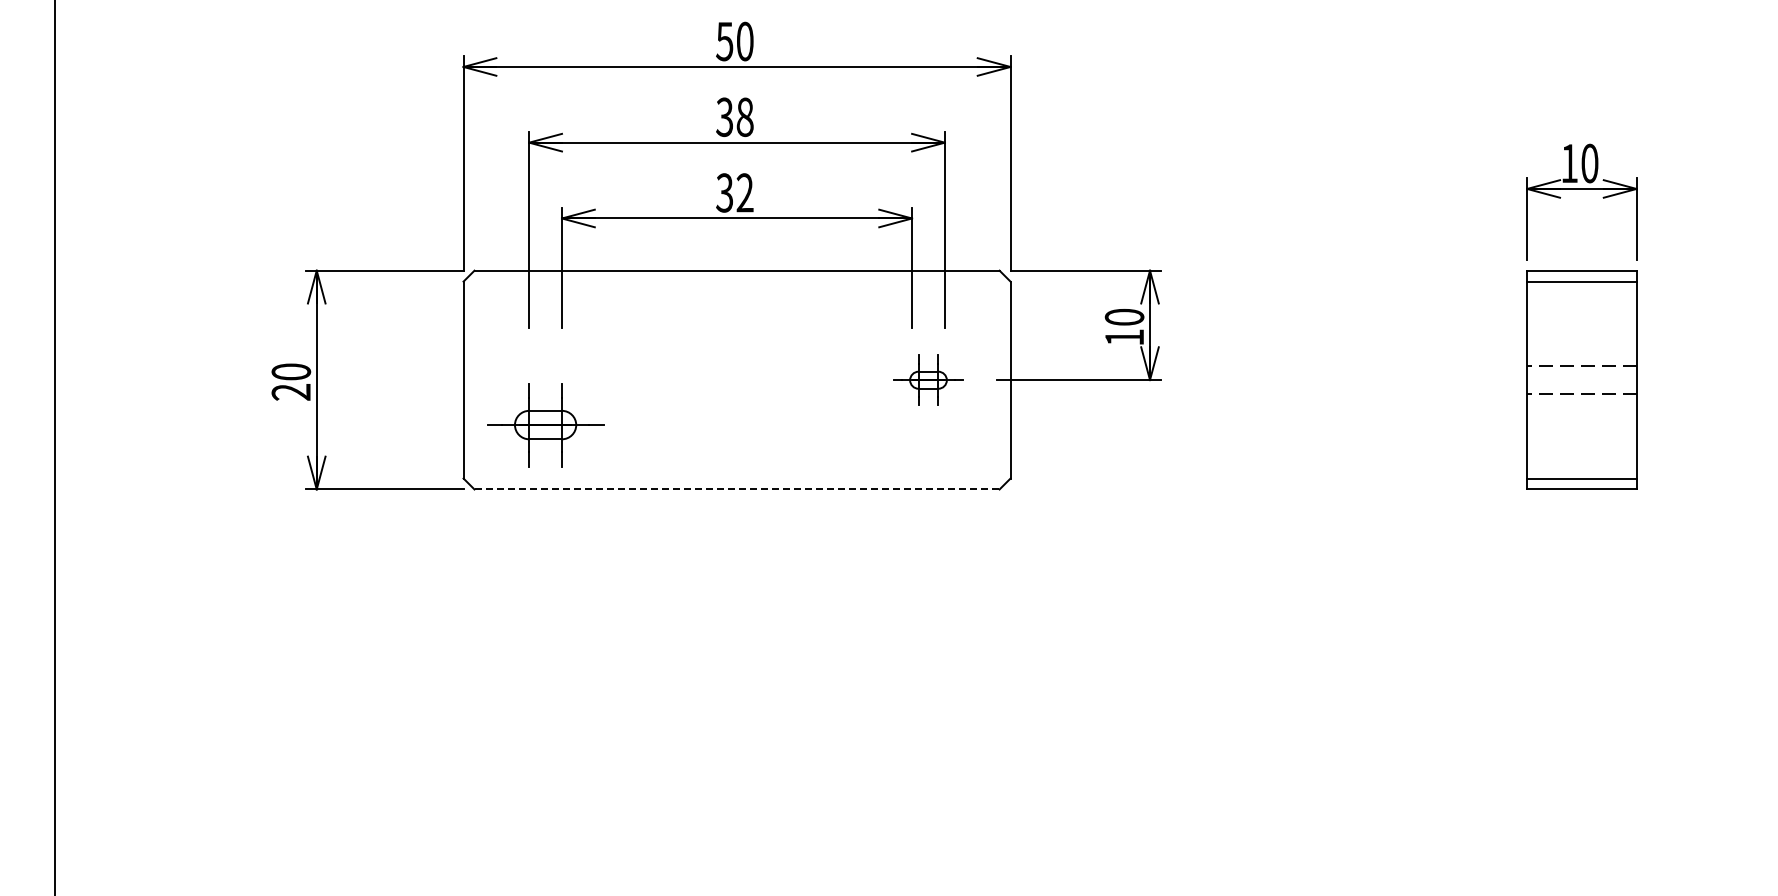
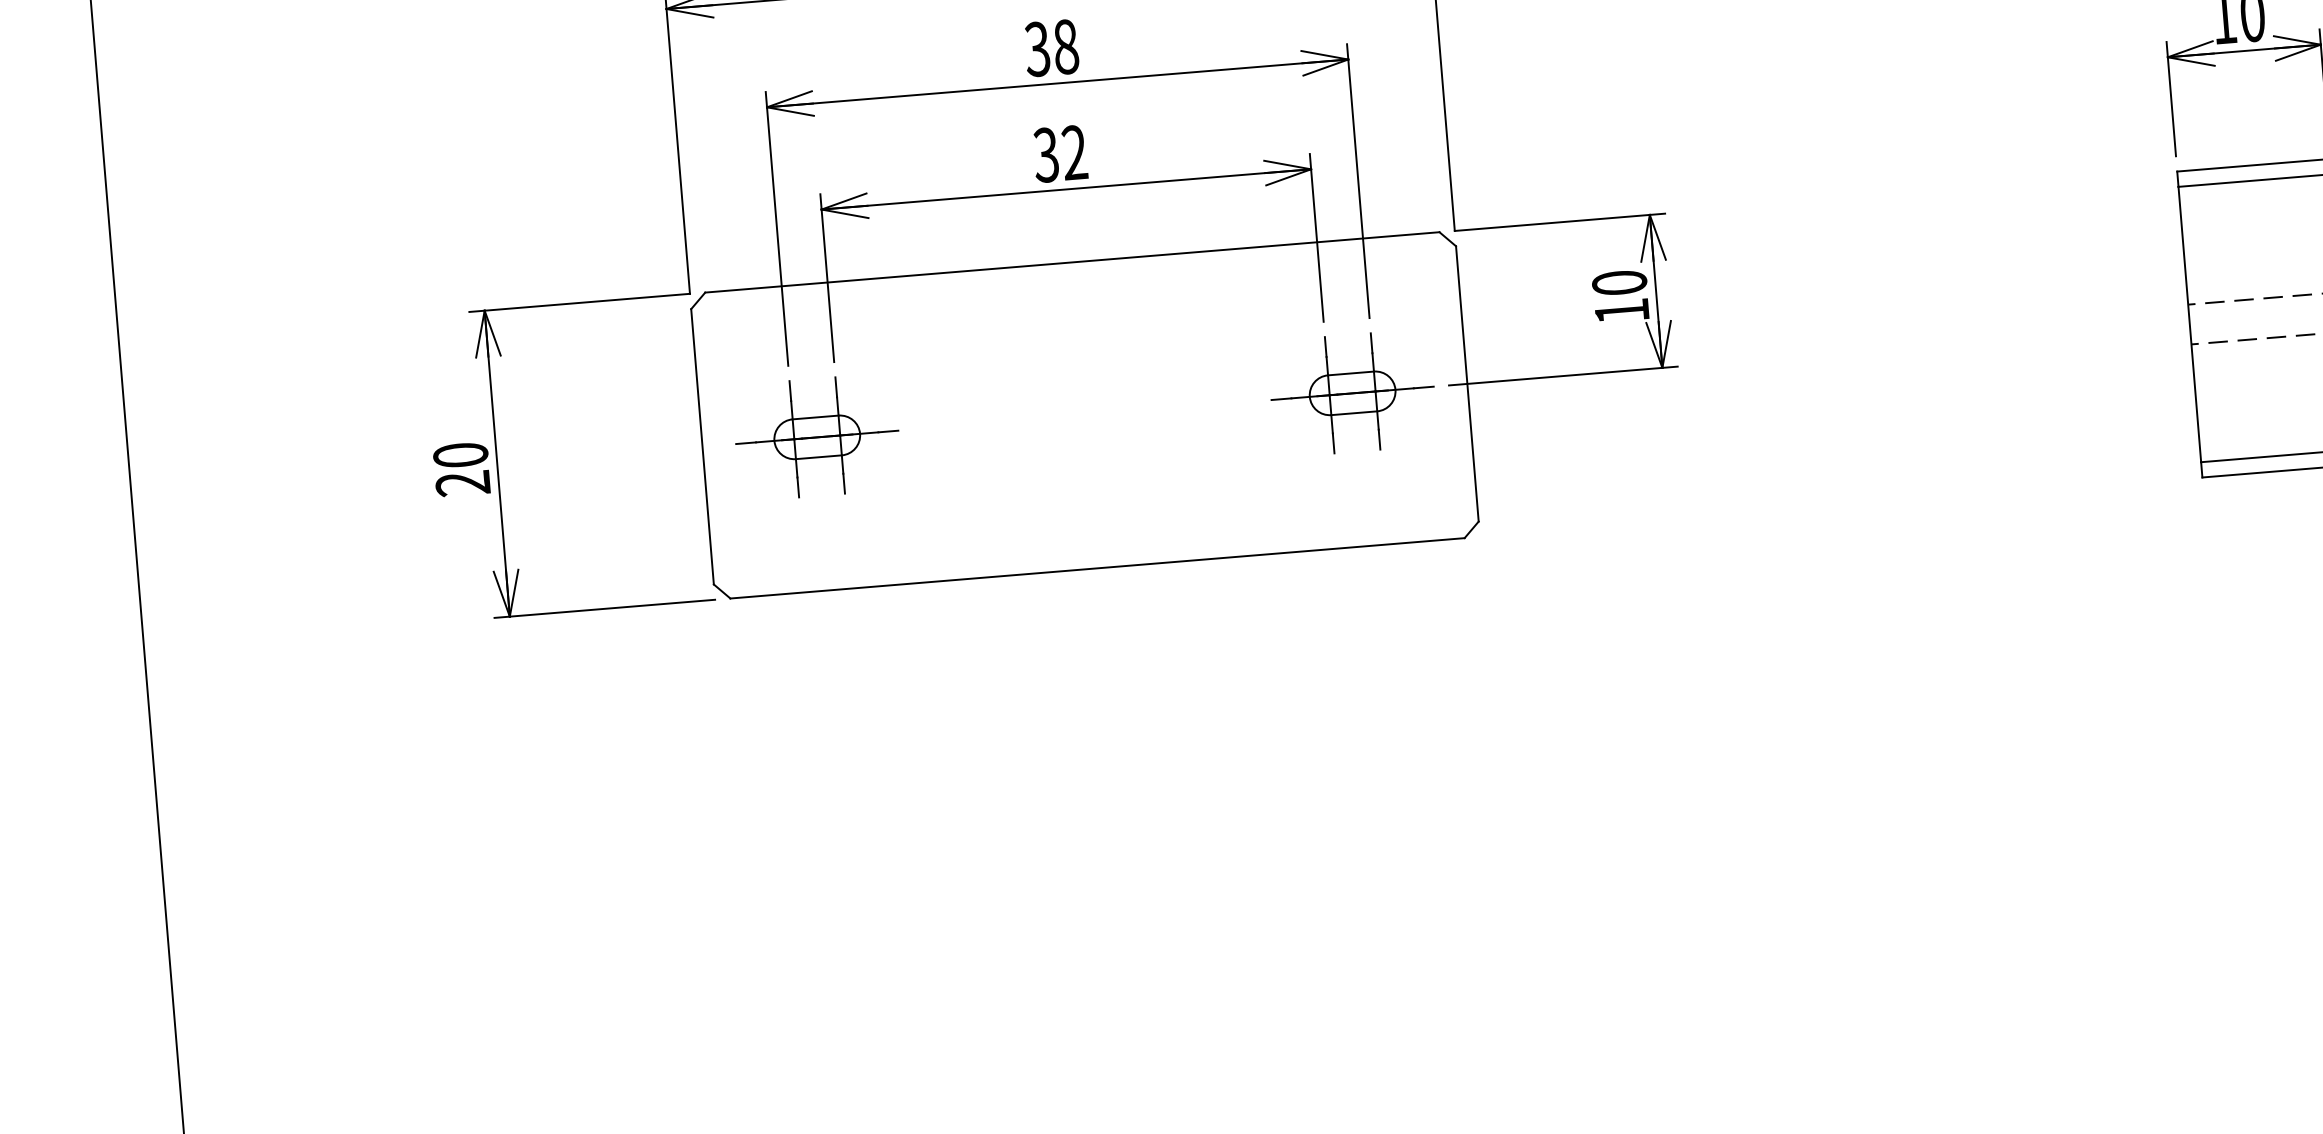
part: (928, 380) -> (1352, 393), size x1.67
part: (545, 425) -> (817, 437), moved
line: (737, 489) -> (1098, 568), dashed -> solid

